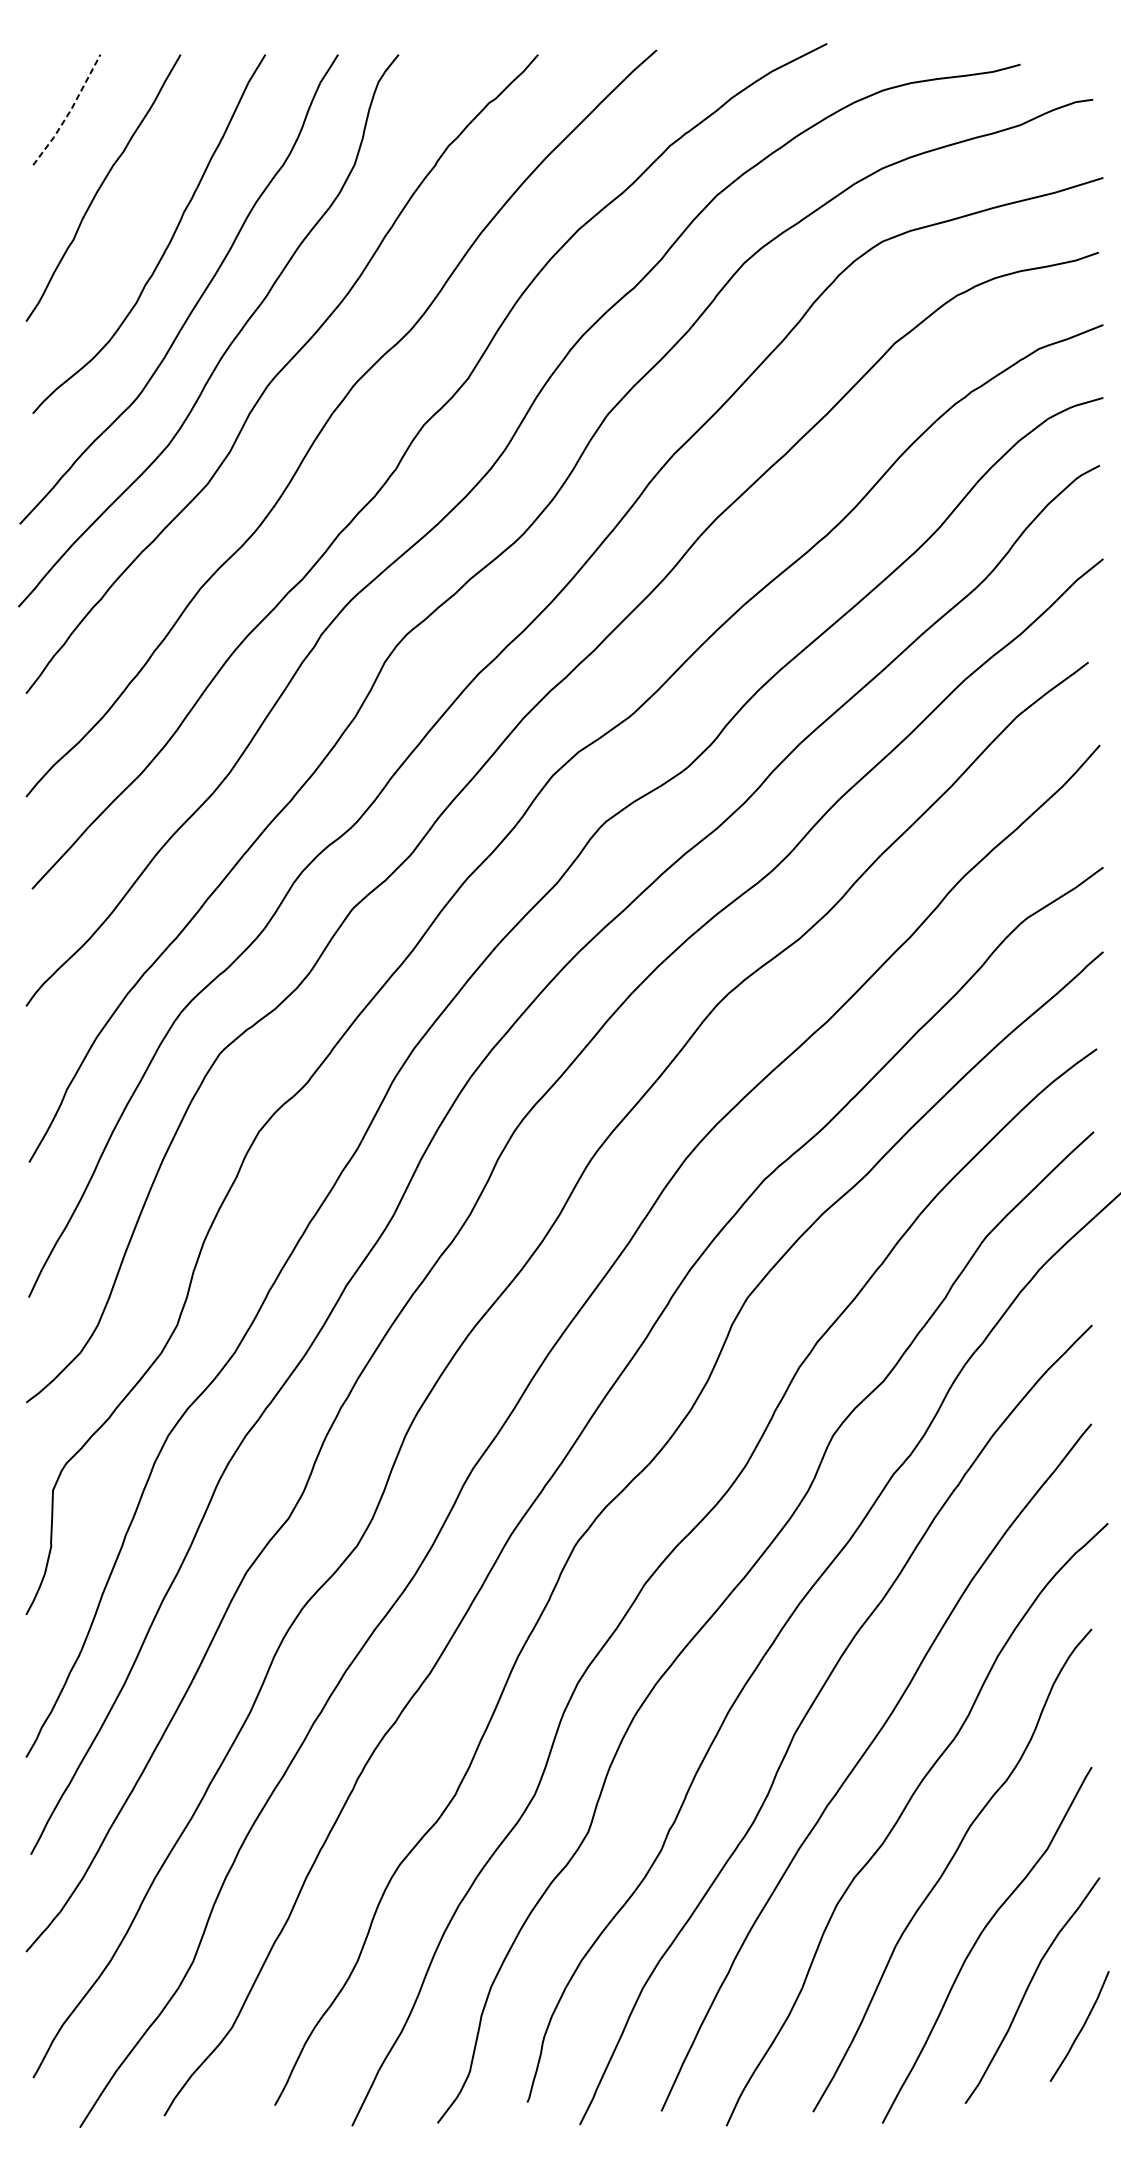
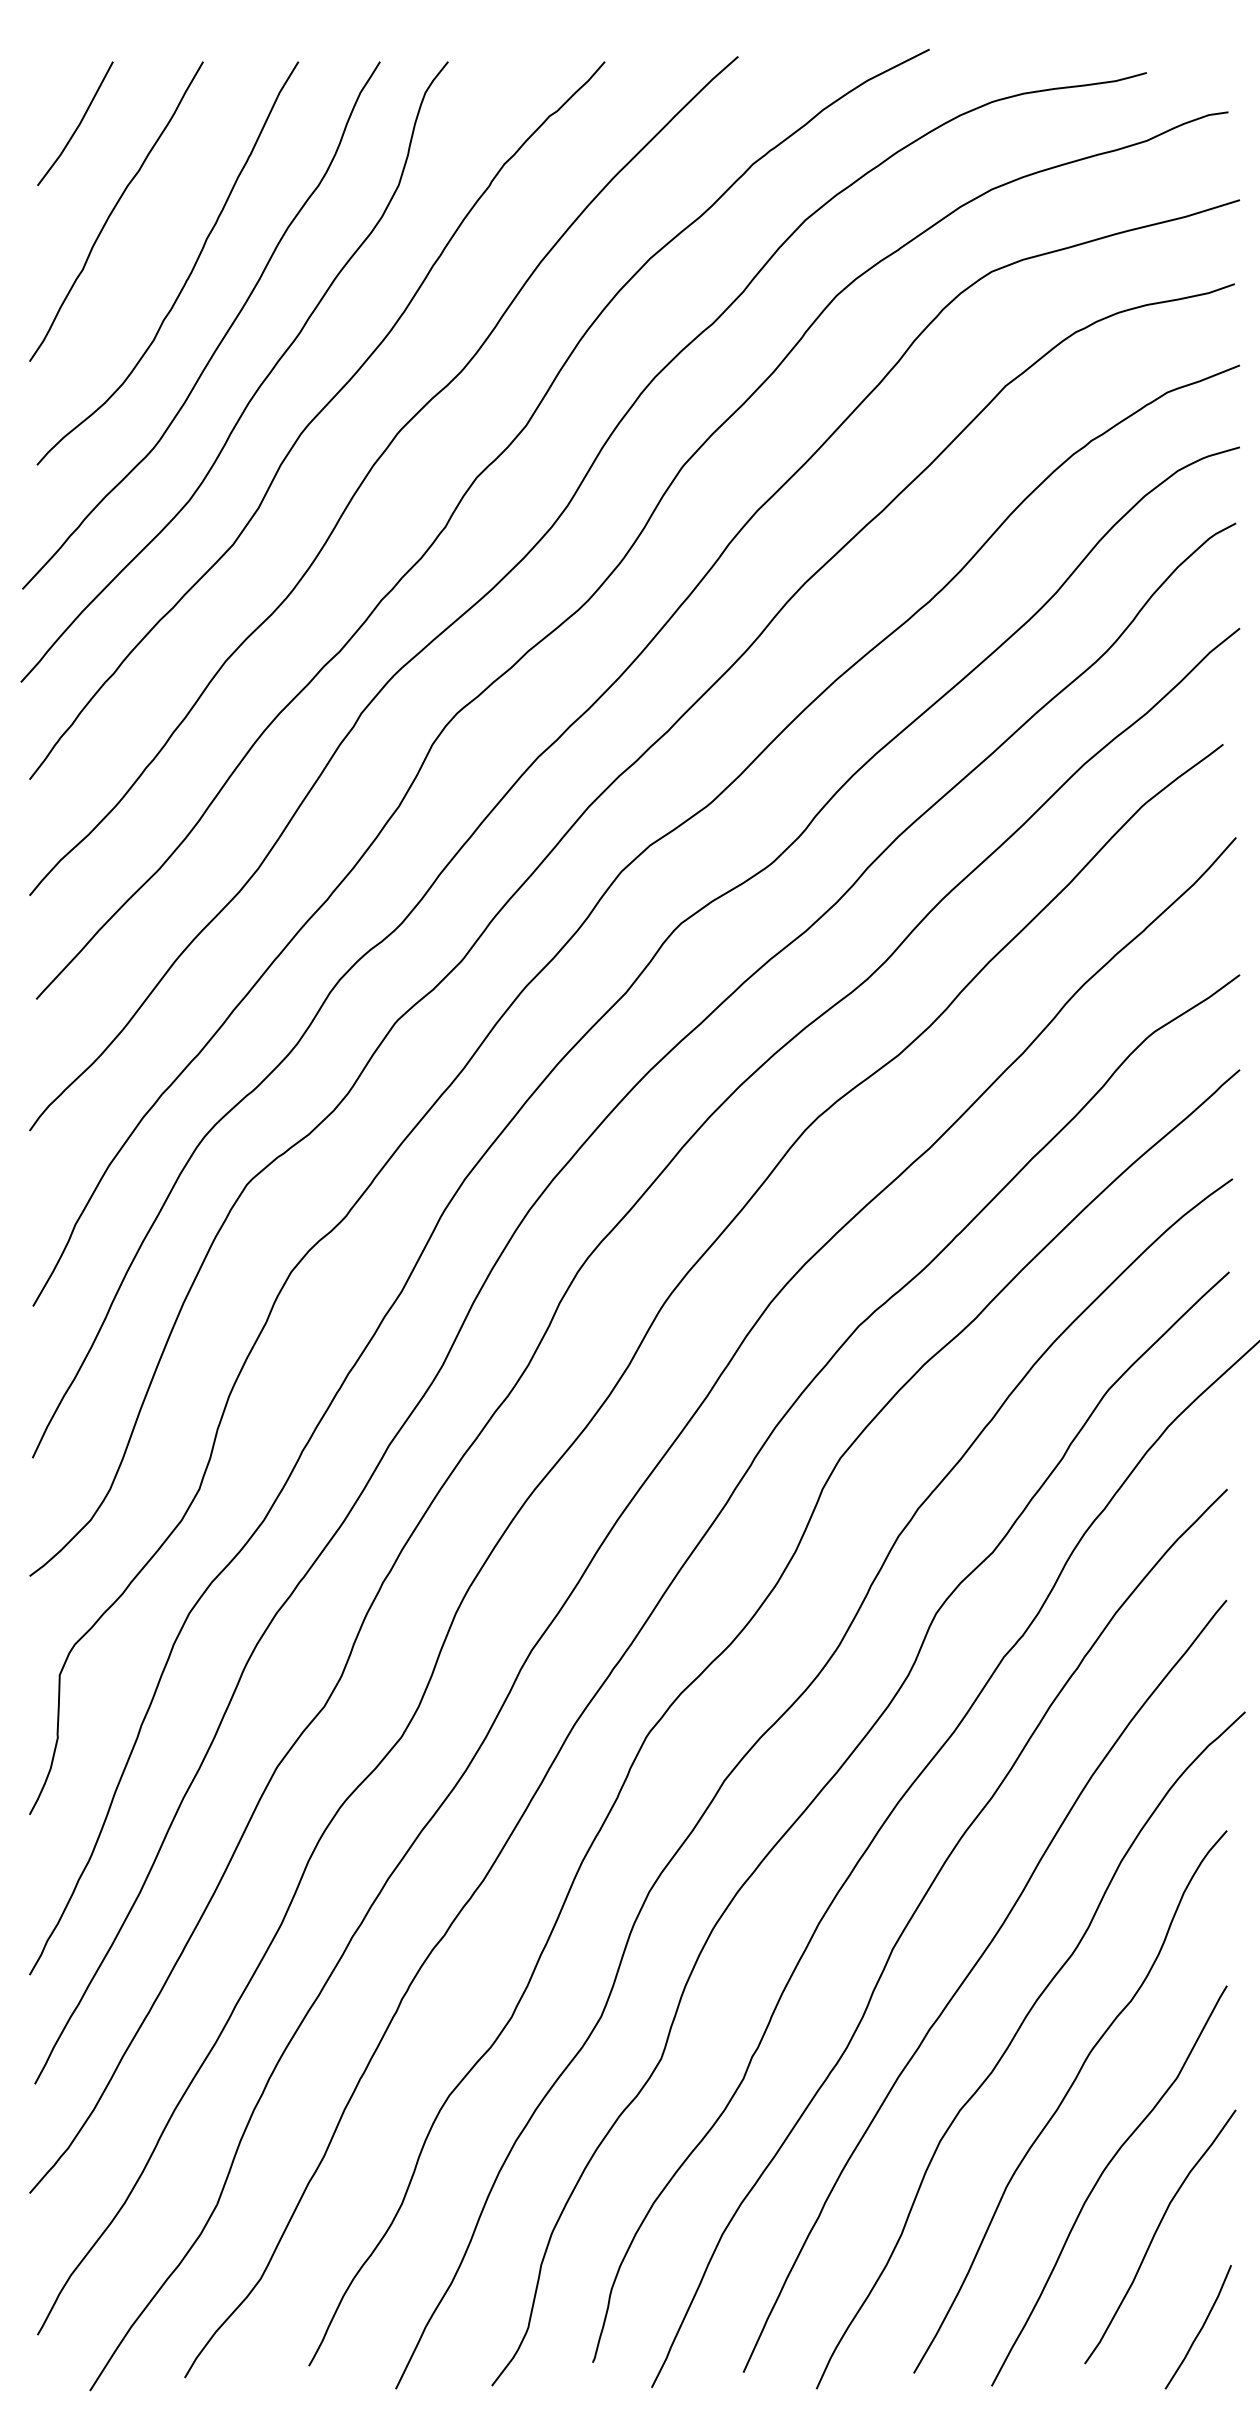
line: (70, 111) -> (79, 125), dashed -> solid
curve: (1081, 2027) -> (1200, 2328), moved

